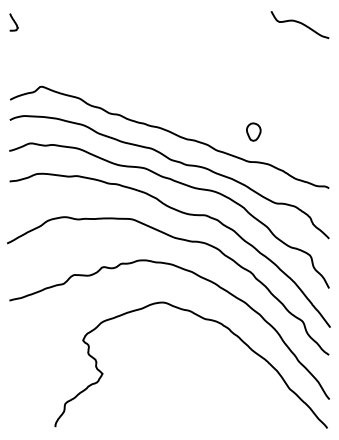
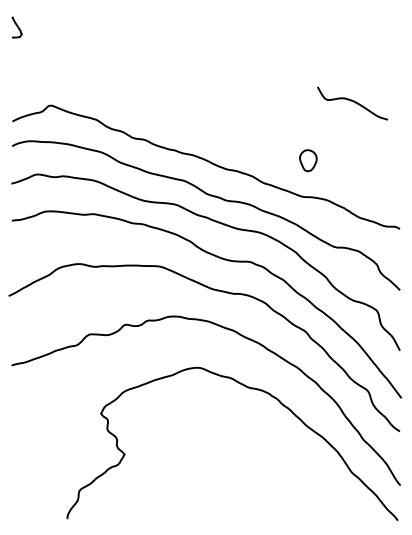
curve: (300, 24) -> (353, 102), moved

